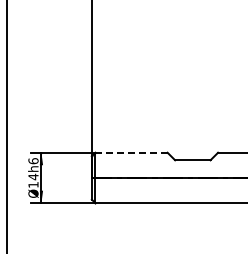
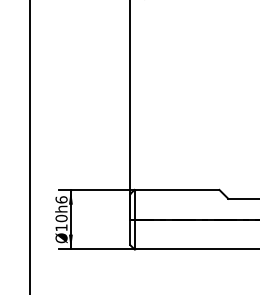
line: (131, 152) -> (176, 189), dashed -> solid
text: (33, 176) -> (61, 217), Ø14h6 -> Ø10h6

